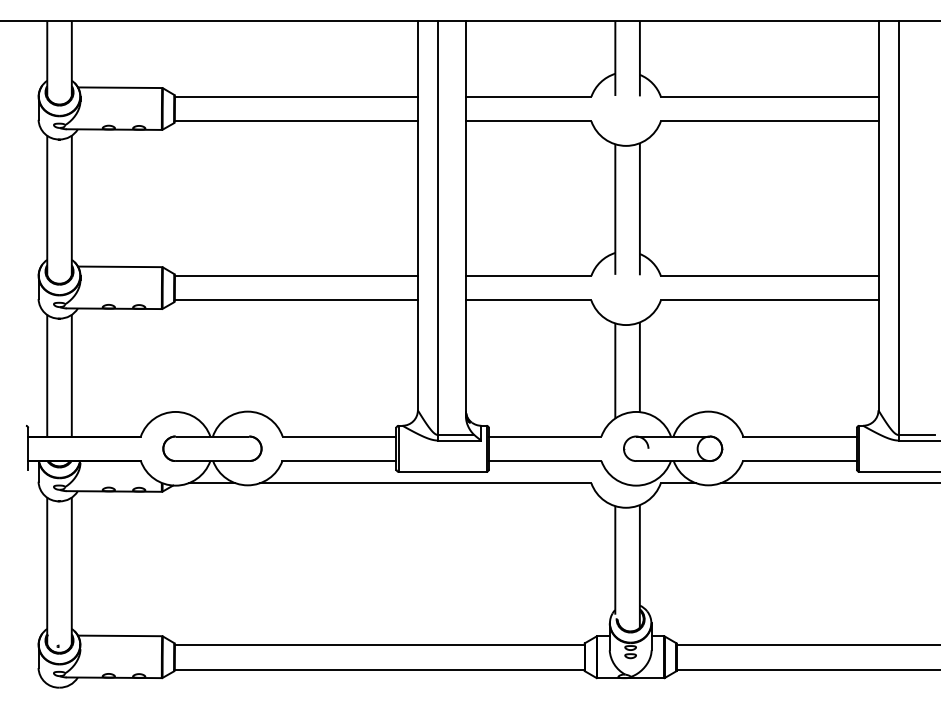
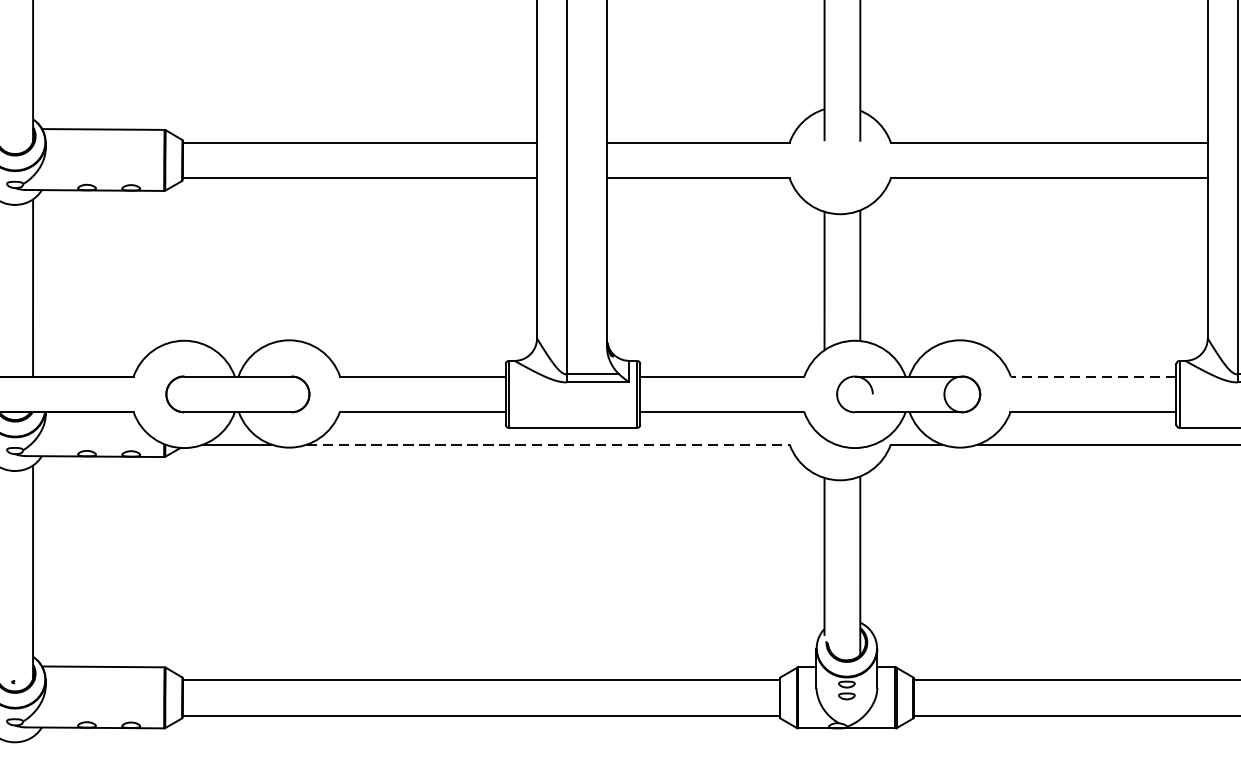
line: (800, 436) -> (1094, 376), solid -> dashed
line: (425, 483) -> (548, 444), solid -> dashed

